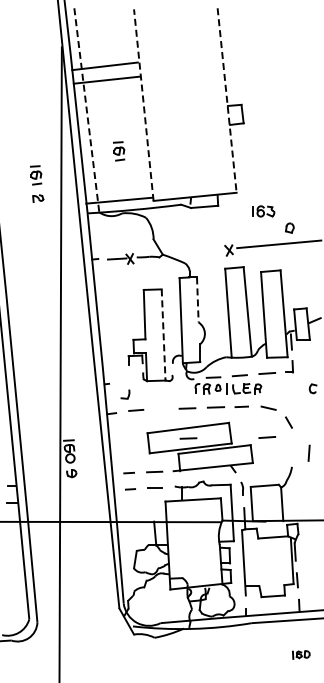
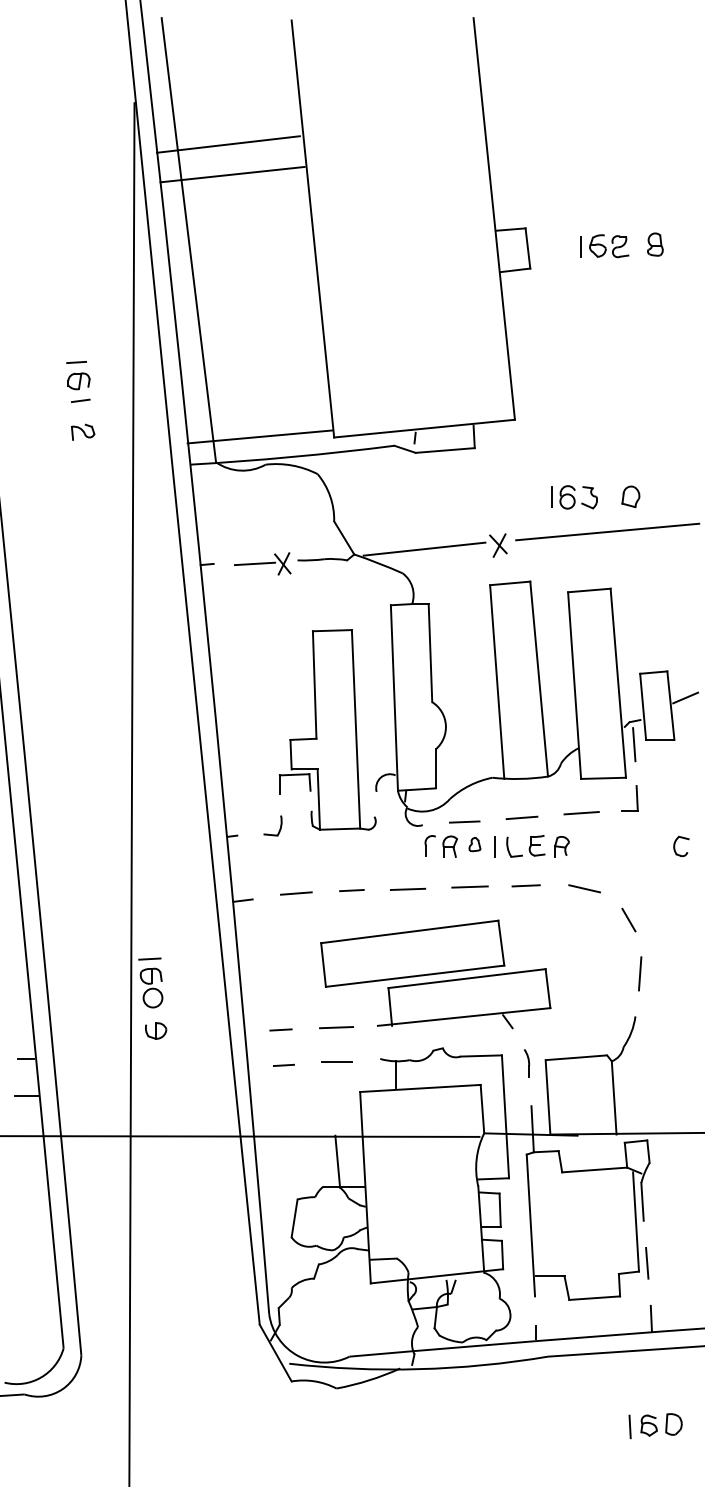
line: (227, 100) -> (495, 218), dashed -> solid
line: (143, 104) -> (312, 227), dashed -> solid
line: (86, 110) -> (188, 240), dashed -> solid
part: (285, 112) -> (621, 244), added
part: (119, 151) -> (259, 329), removed
part: (263, 211) -> (573, 497), moved
line: (195, 252) -> (425, 549), added
line: (197, 299) -> (429, 652), dashed -> solid
line: (163, 334) -> (355, 728), dashed -> solid
part: (125, 394) -> (273, 826), moved
line: (161, 408) -> (351, 889), added
line: (267, 437) -> (582, 952), removed
line: (188, 438) -> (410, 954), removed
line: (308, 452) -> (638, 972), moved
part: (301, 654) -> (656, 1424), size x1.43

